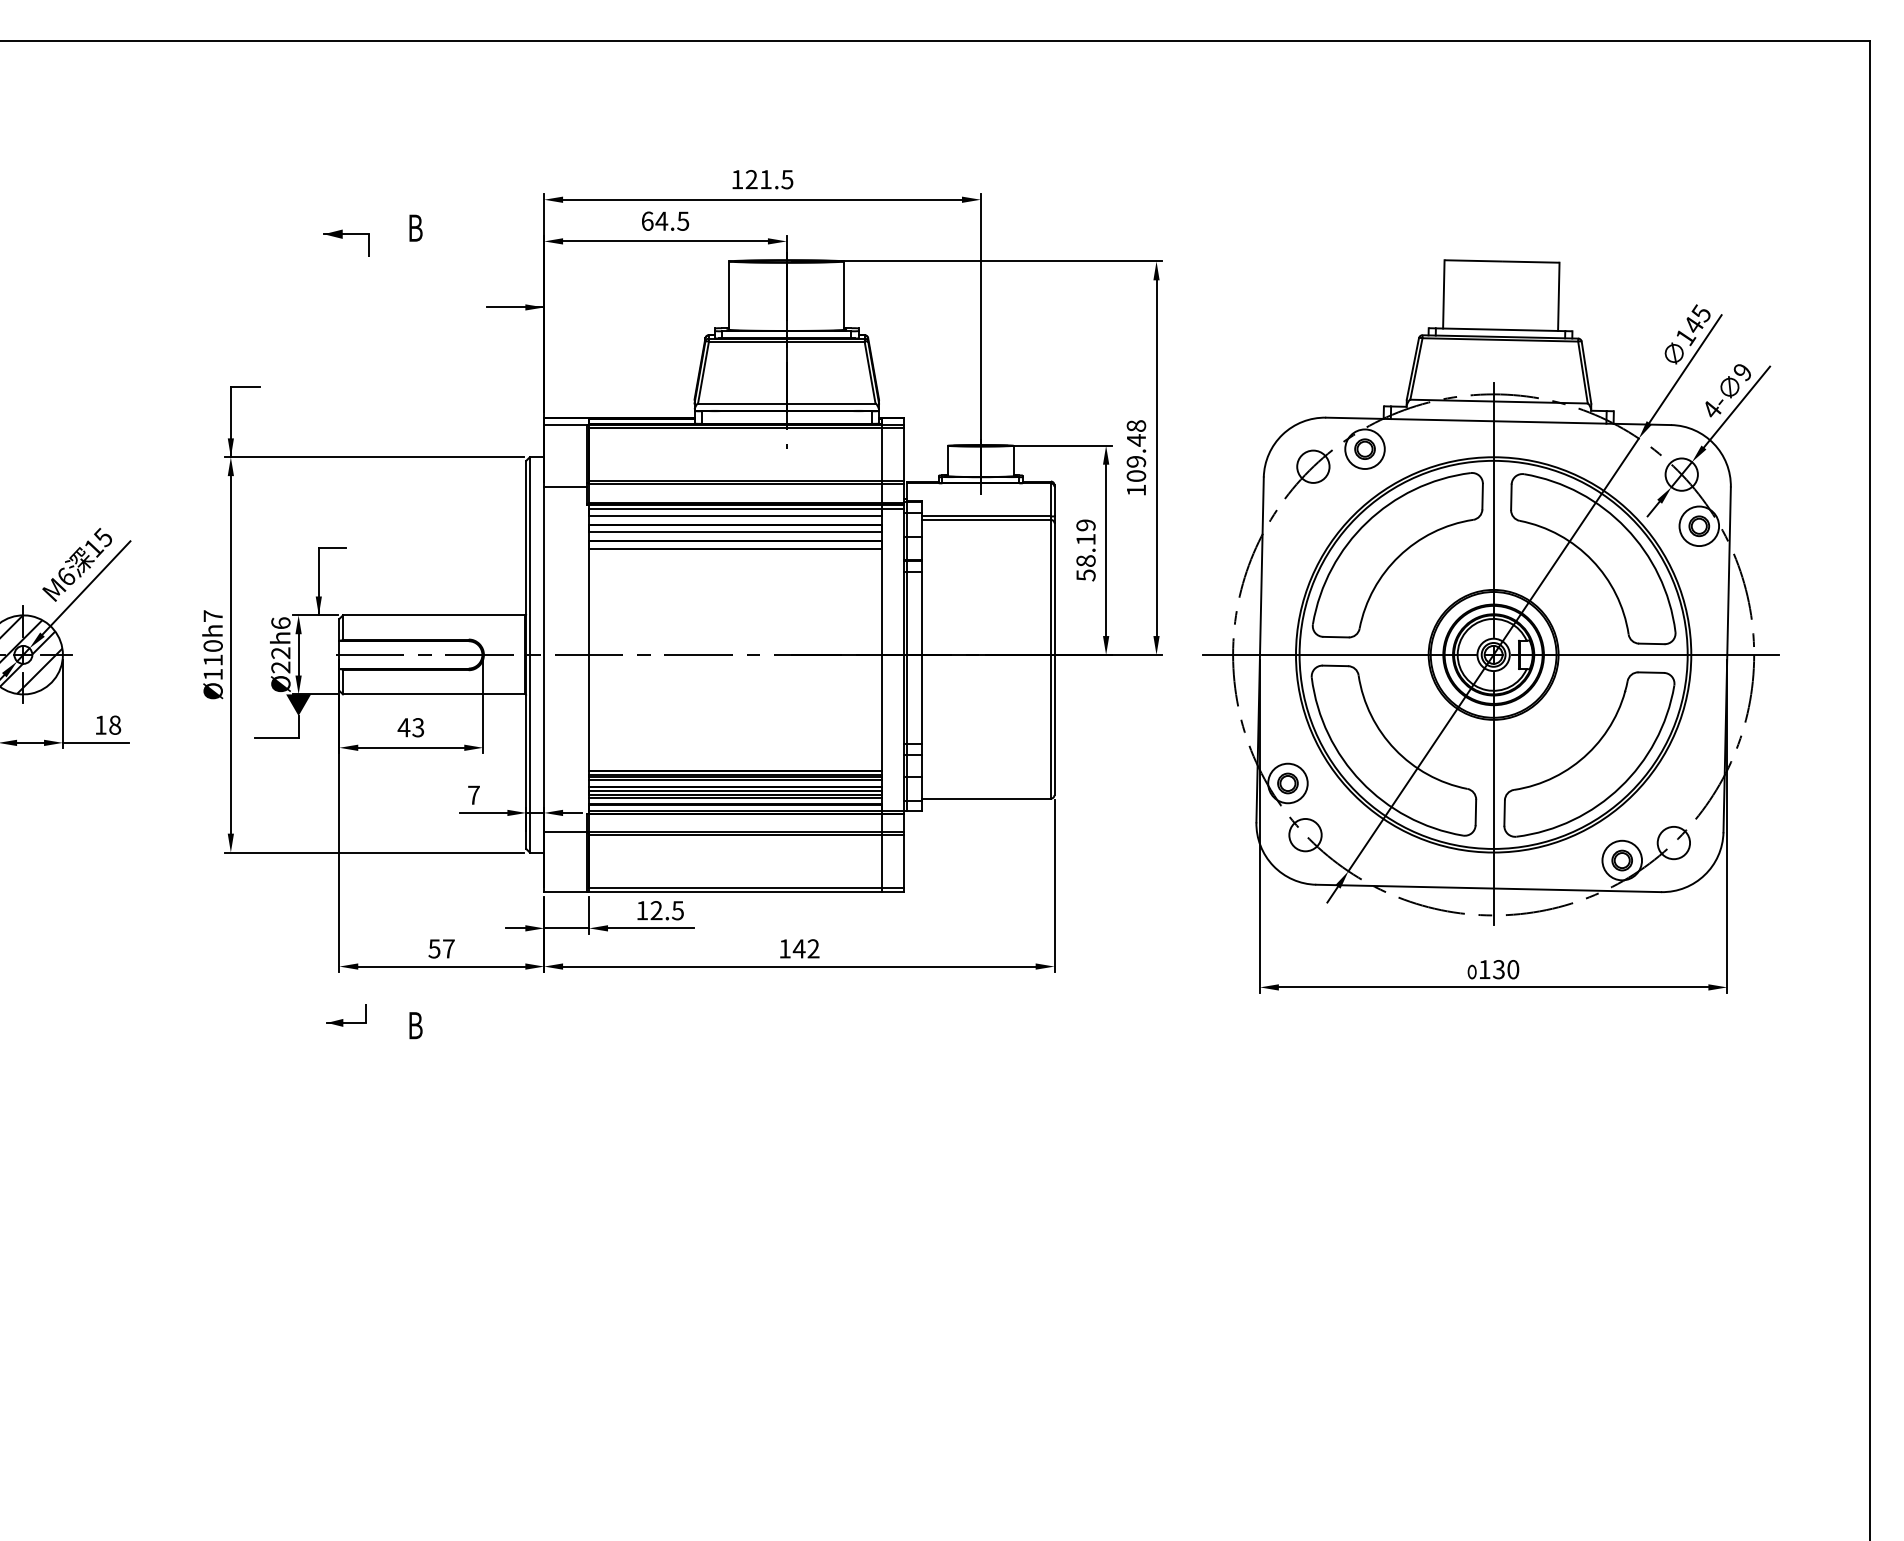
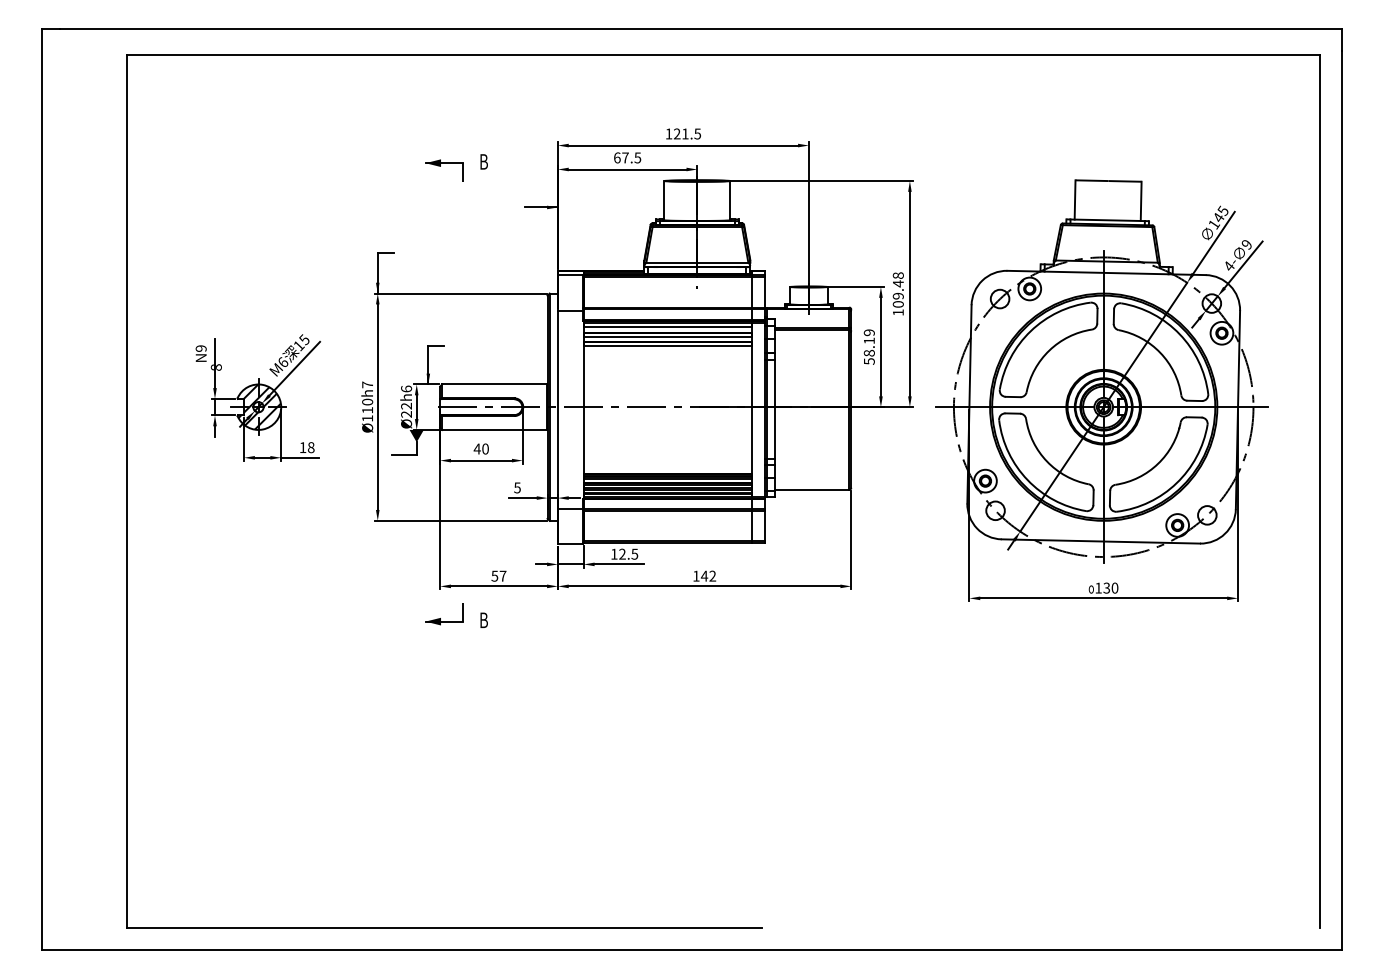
text: (661, 220) -> (625, 157), 64.5 -> 67.5
part: (346, 243) -> (444, 170), size x1.43
text: (418, 726) -> (485, 448), 43 -> 40
text: (473, 794) -> (517, 487), 7 -> 5
part: (346, 1015) -> (444, 614), size x1.67

